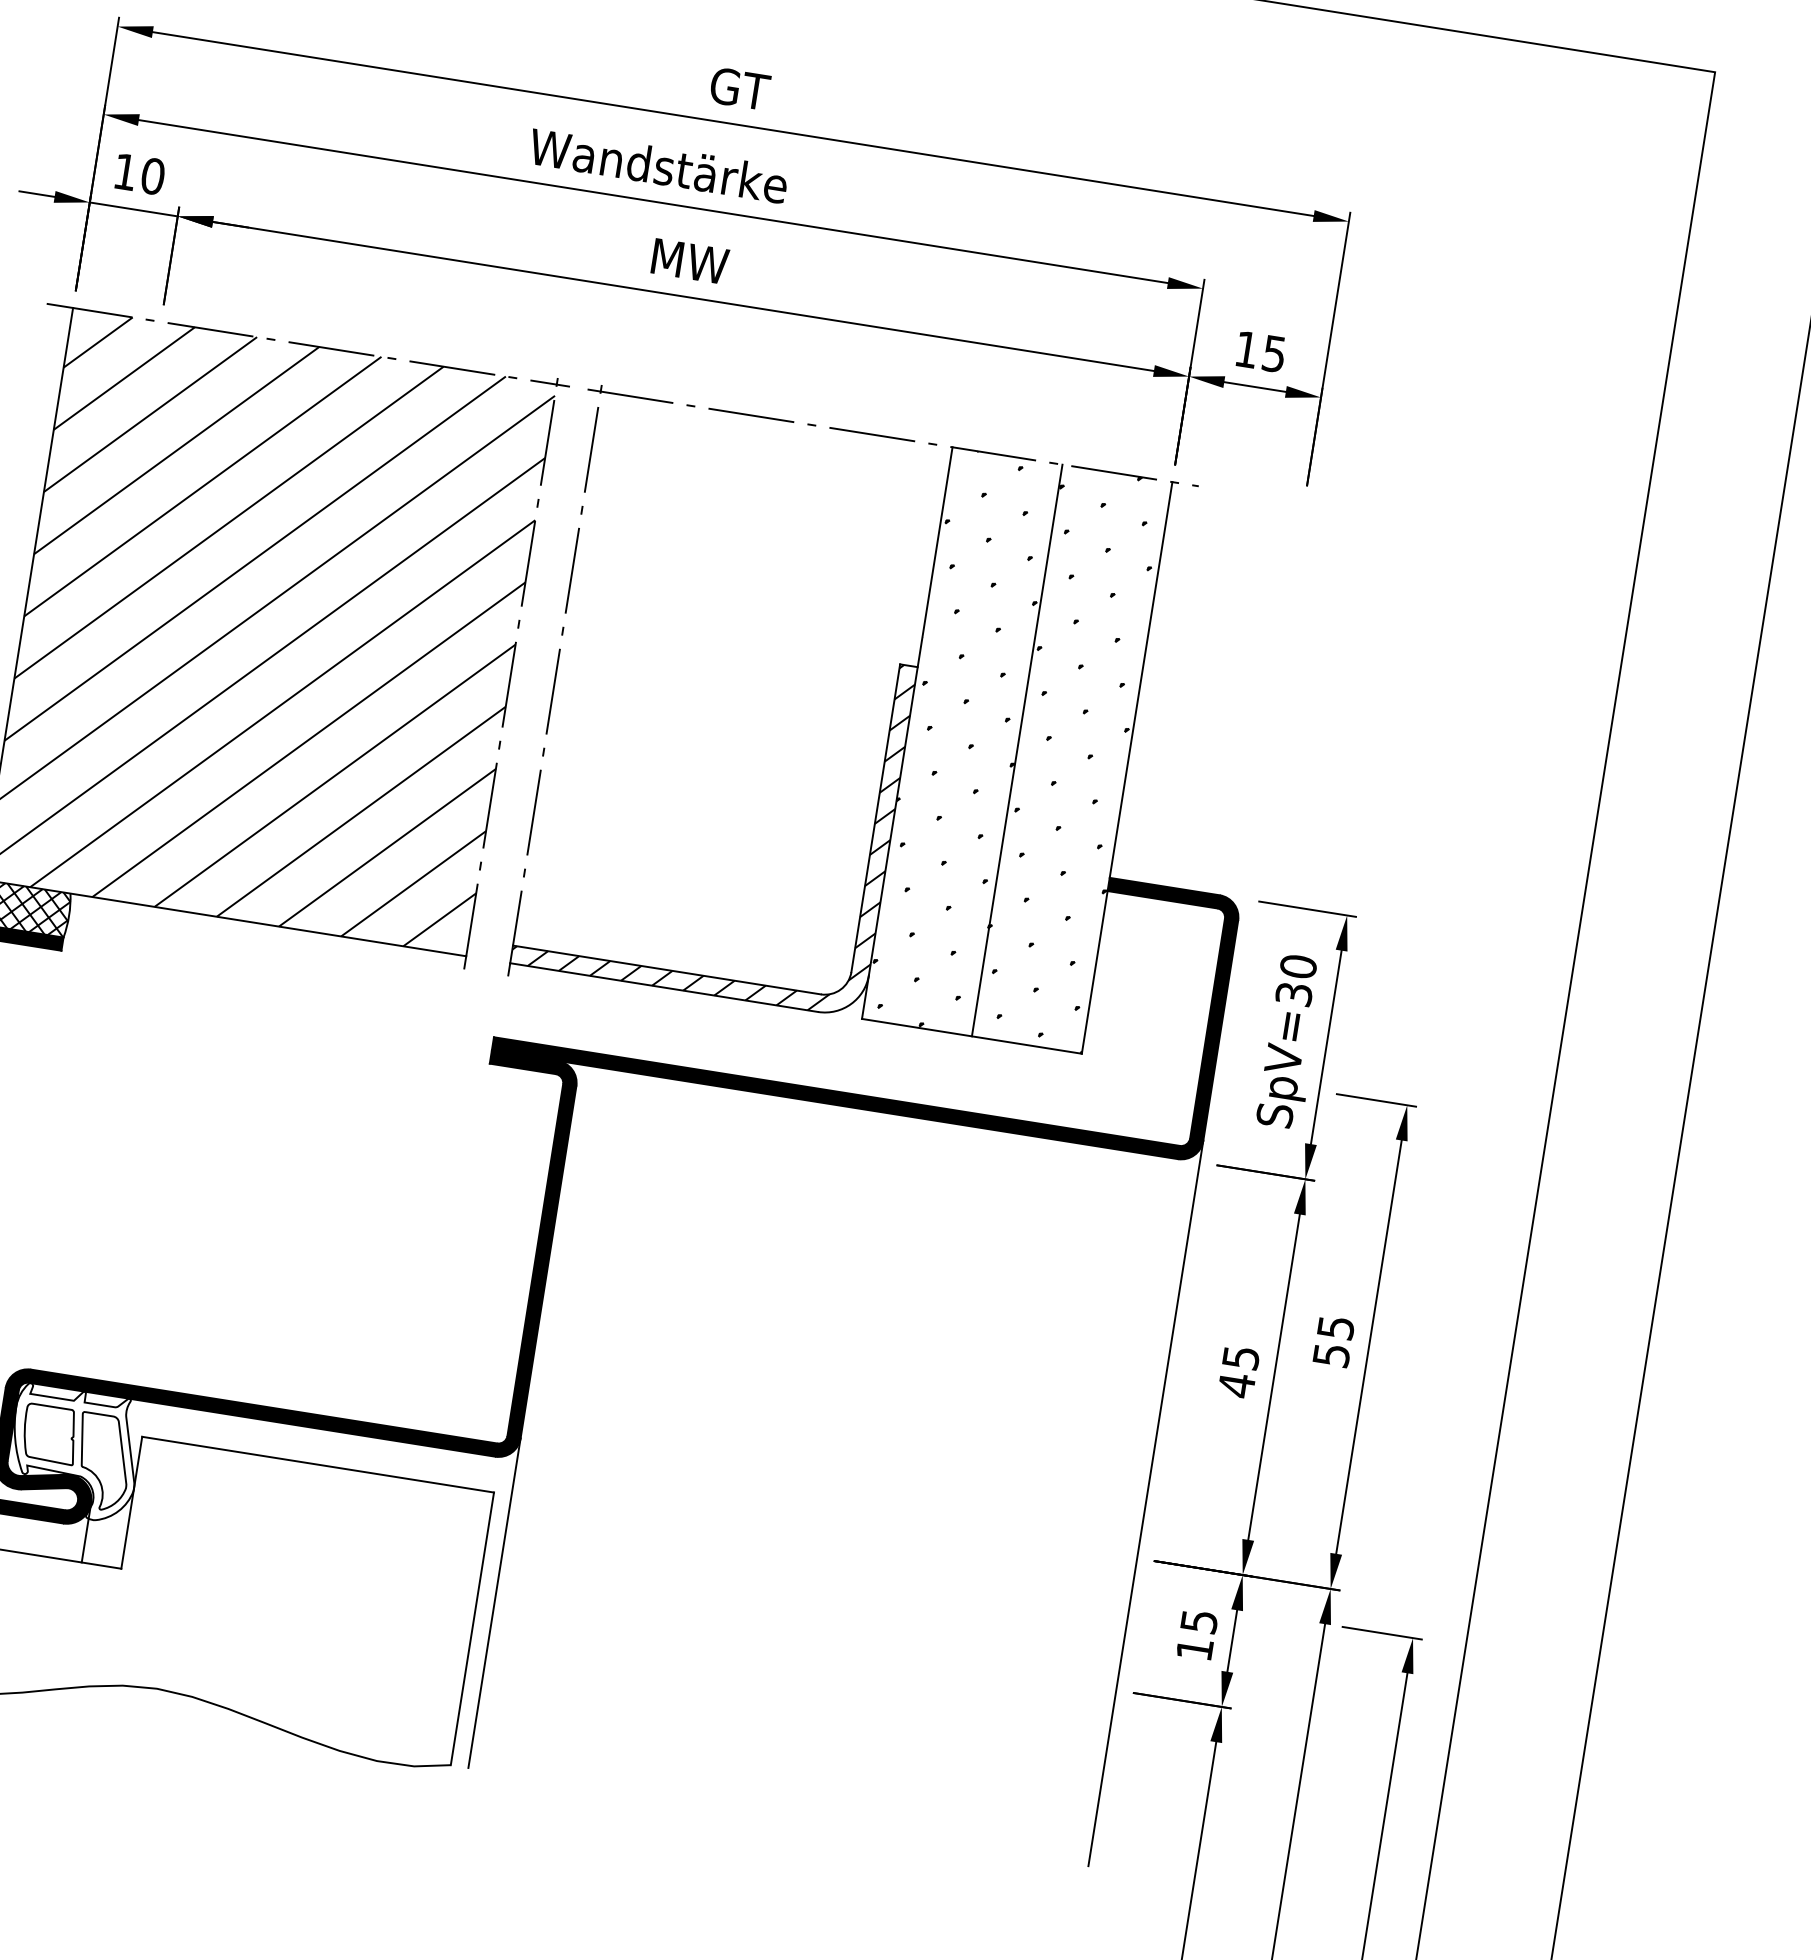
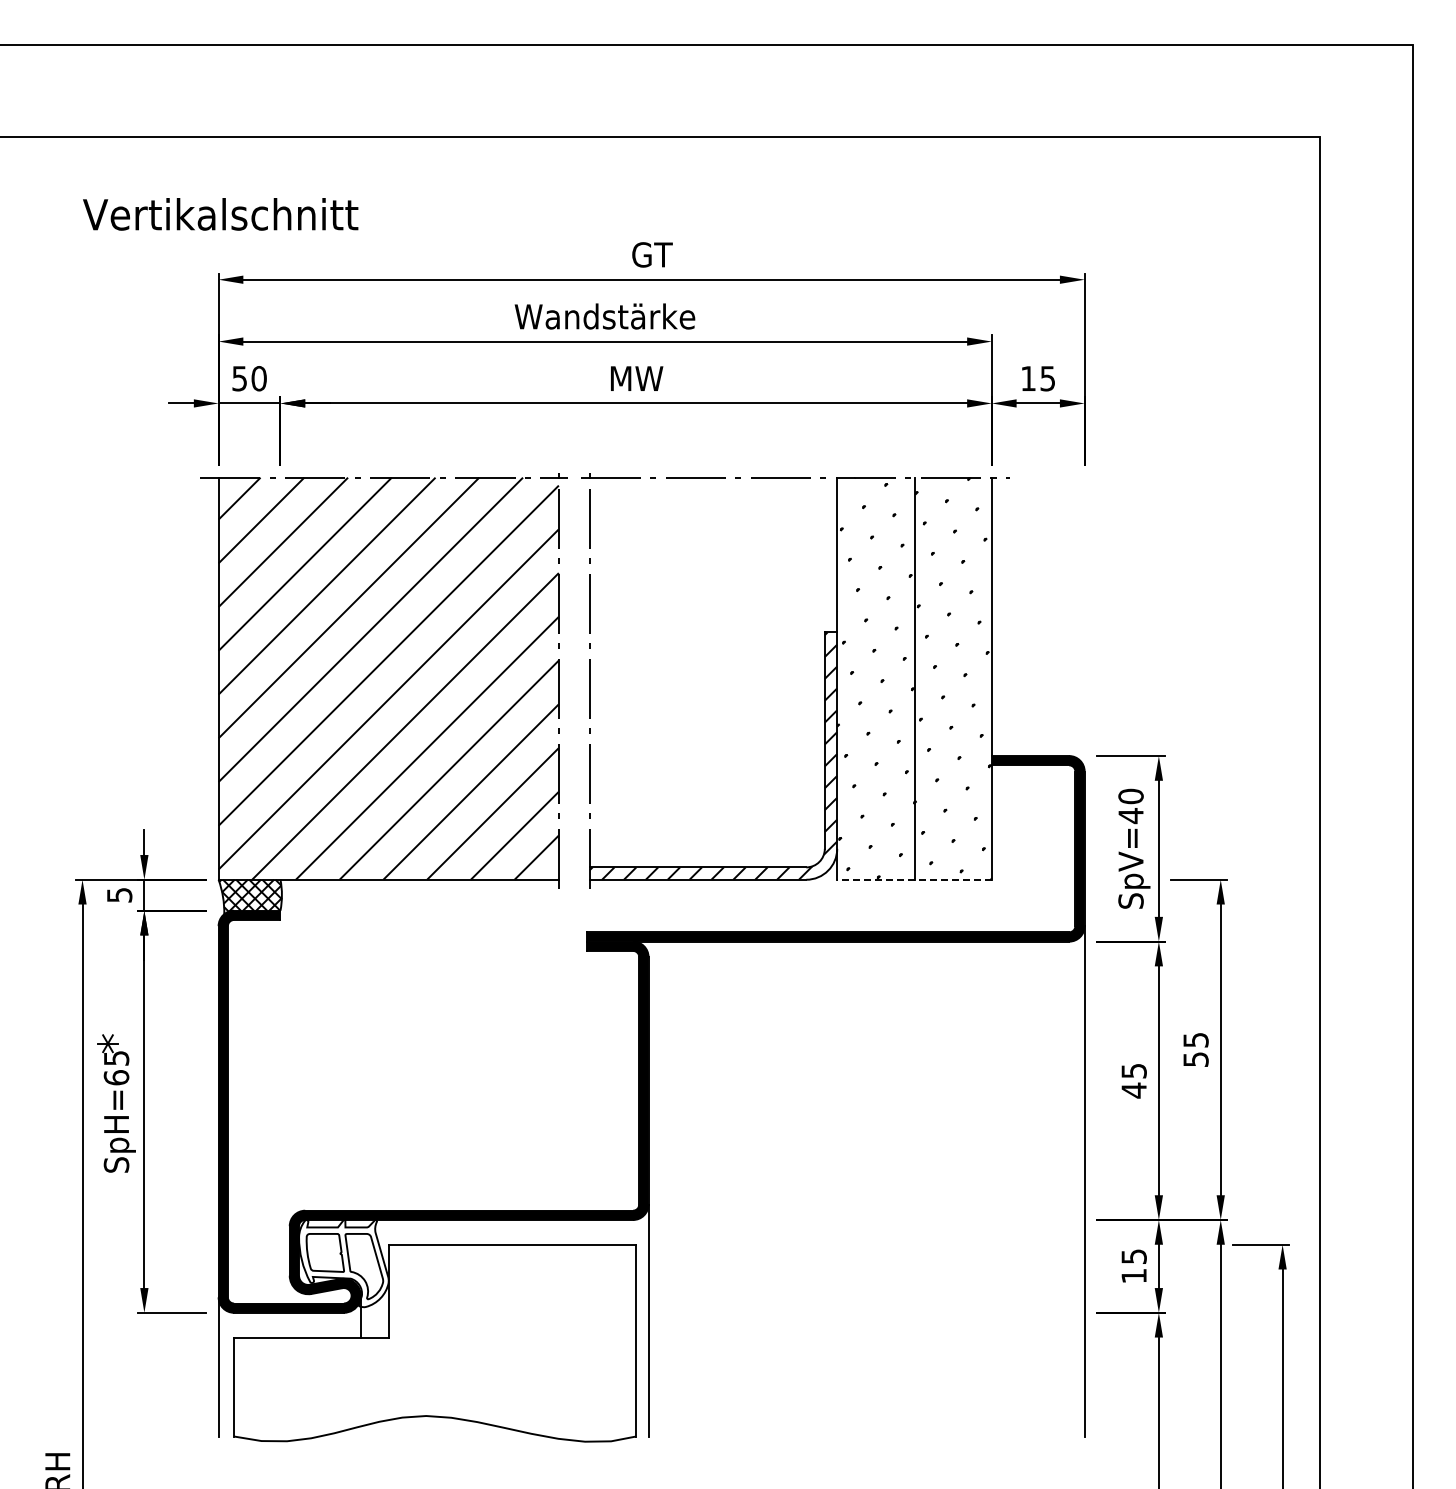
text: (125, 171) -> (239, 378), 10 -> 50
text: (1293, 995) -> (1130, 816), SpV=30 -> SpV=40
line: (971, 1035) -> (914, 879), solid -> dashed

